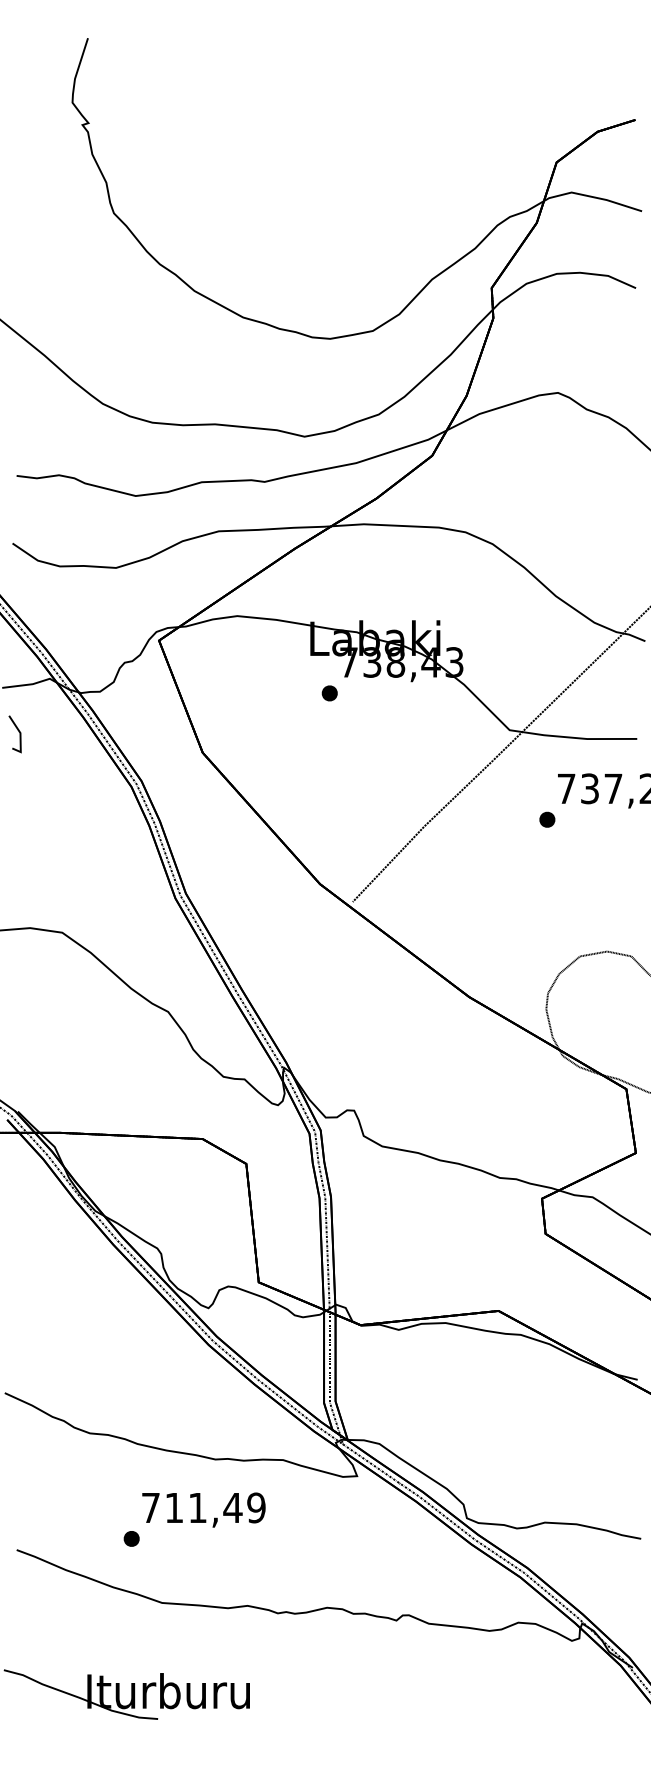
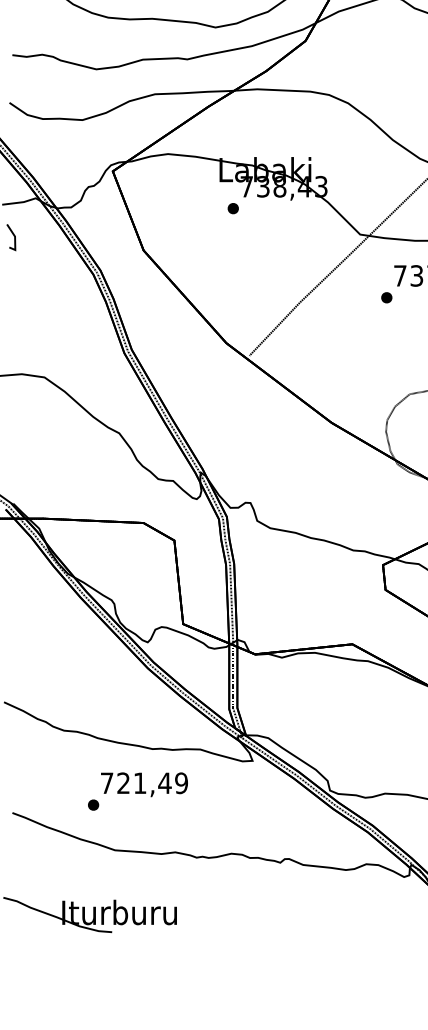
text: (173, 1507) -> (123, 782), 711,49 -> 721,49

